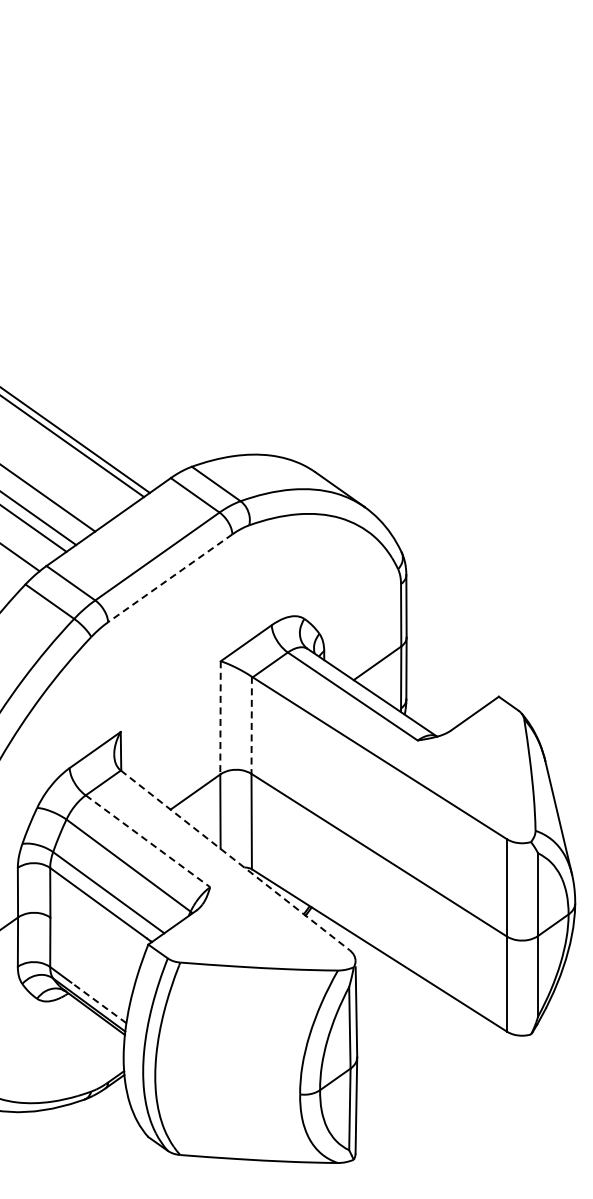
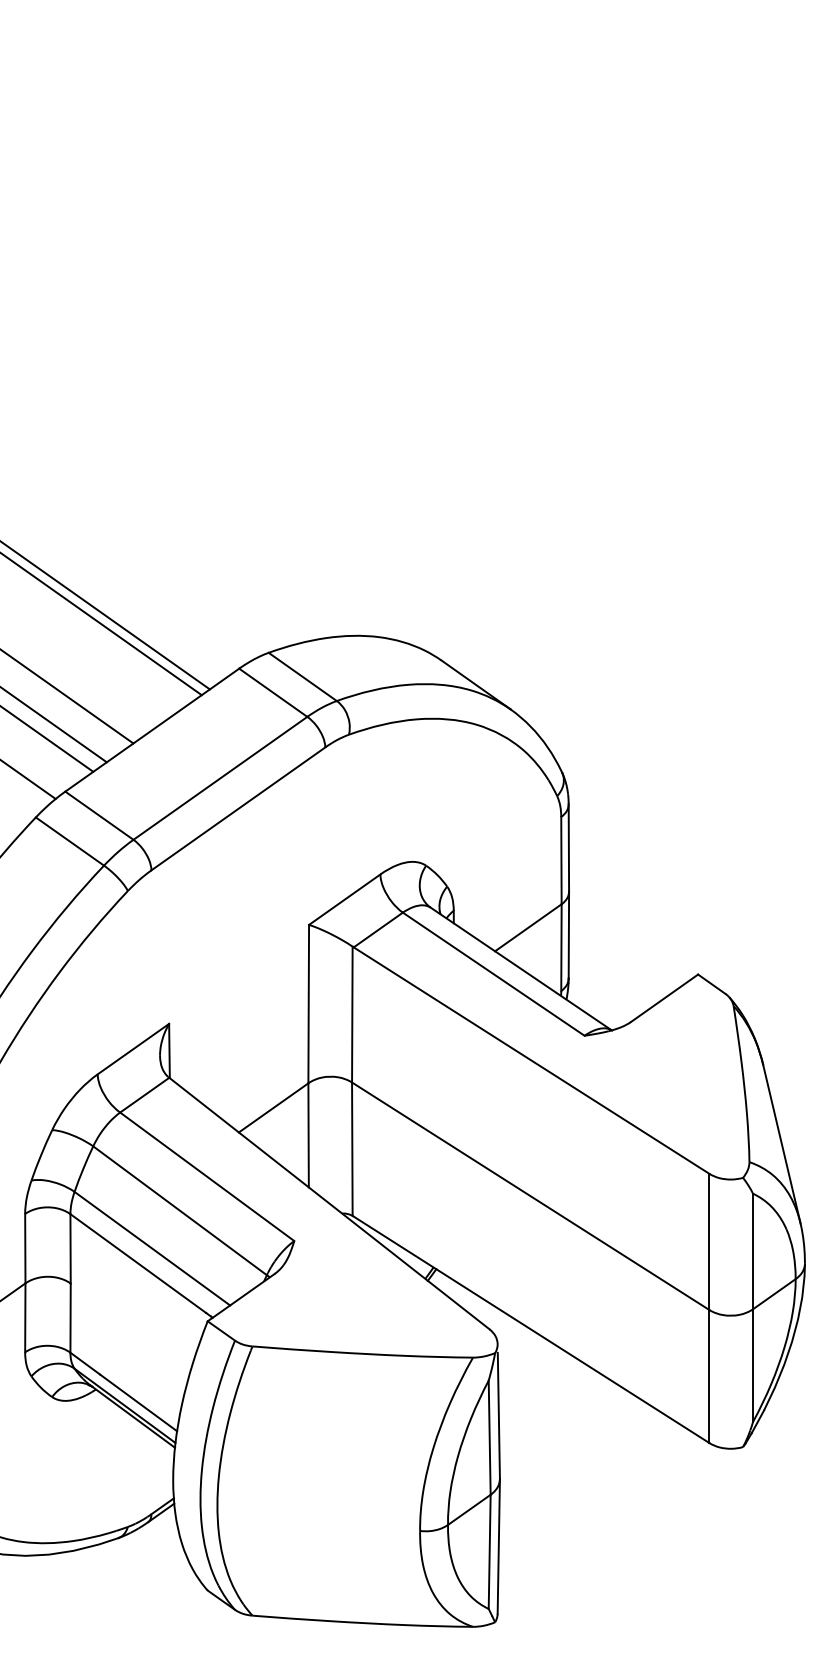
line: (169, 578) -> (237, 809), dashed -> solid
line: (220, 717) -> (308, 1003), dashed -> solid
line: (251, 725) -> (352, 1014), dashed -> solid
line: (148, 841) -> (207, 1177), dashed -> solid
line: (235, 860) -> (329, 1203), dashed -> solid
line: (98, 1002) -> (137, 1402), dashed -> solid

